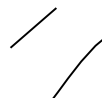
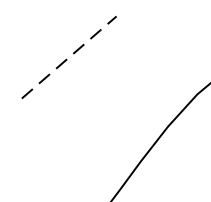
line: (34, 27) -> (71, 56), solid -> dashed

